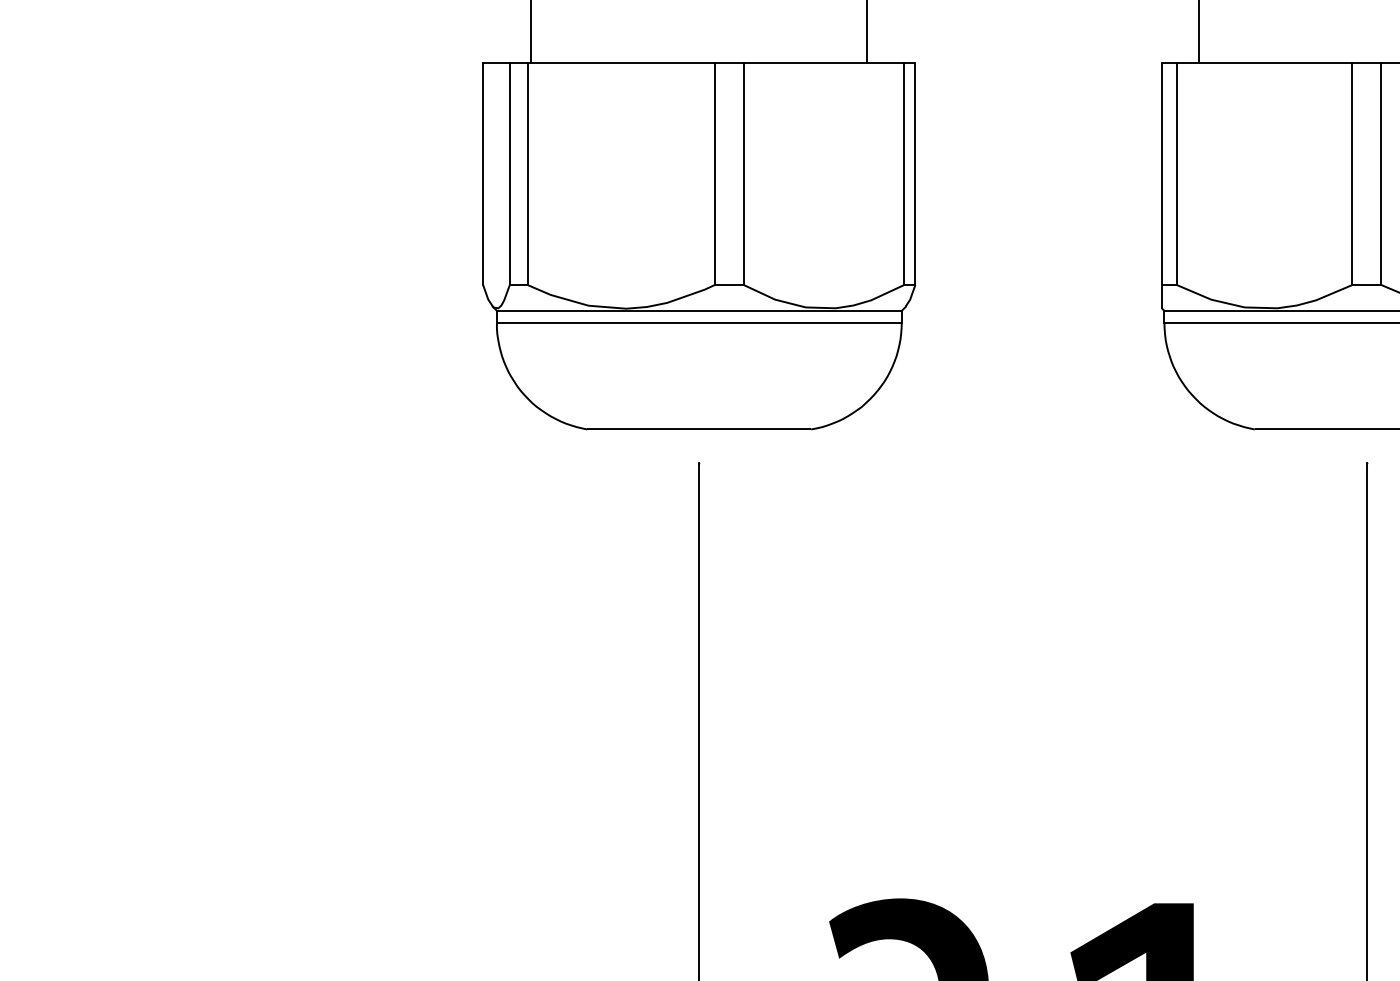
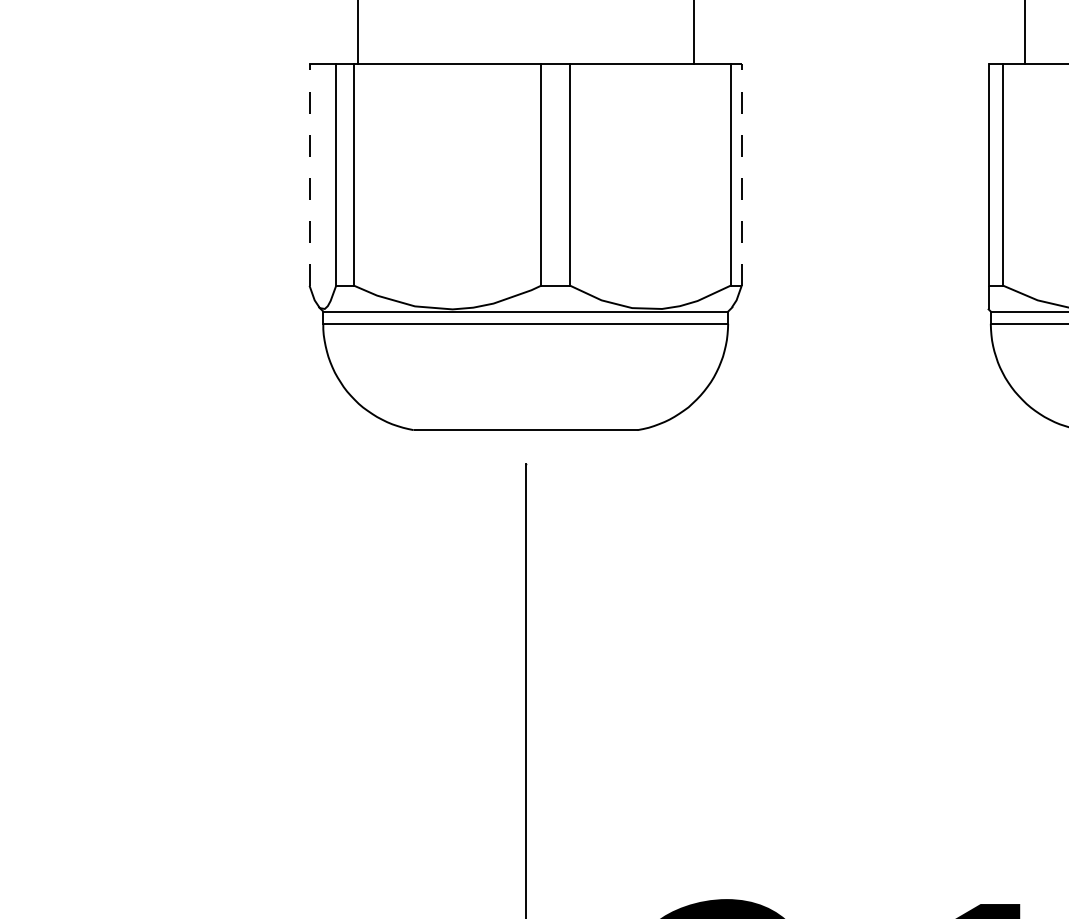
line: (483, 174) -> (309, 175), solid -> dashed
line: (915, 174) -> (741, 175), solid -> dashed

